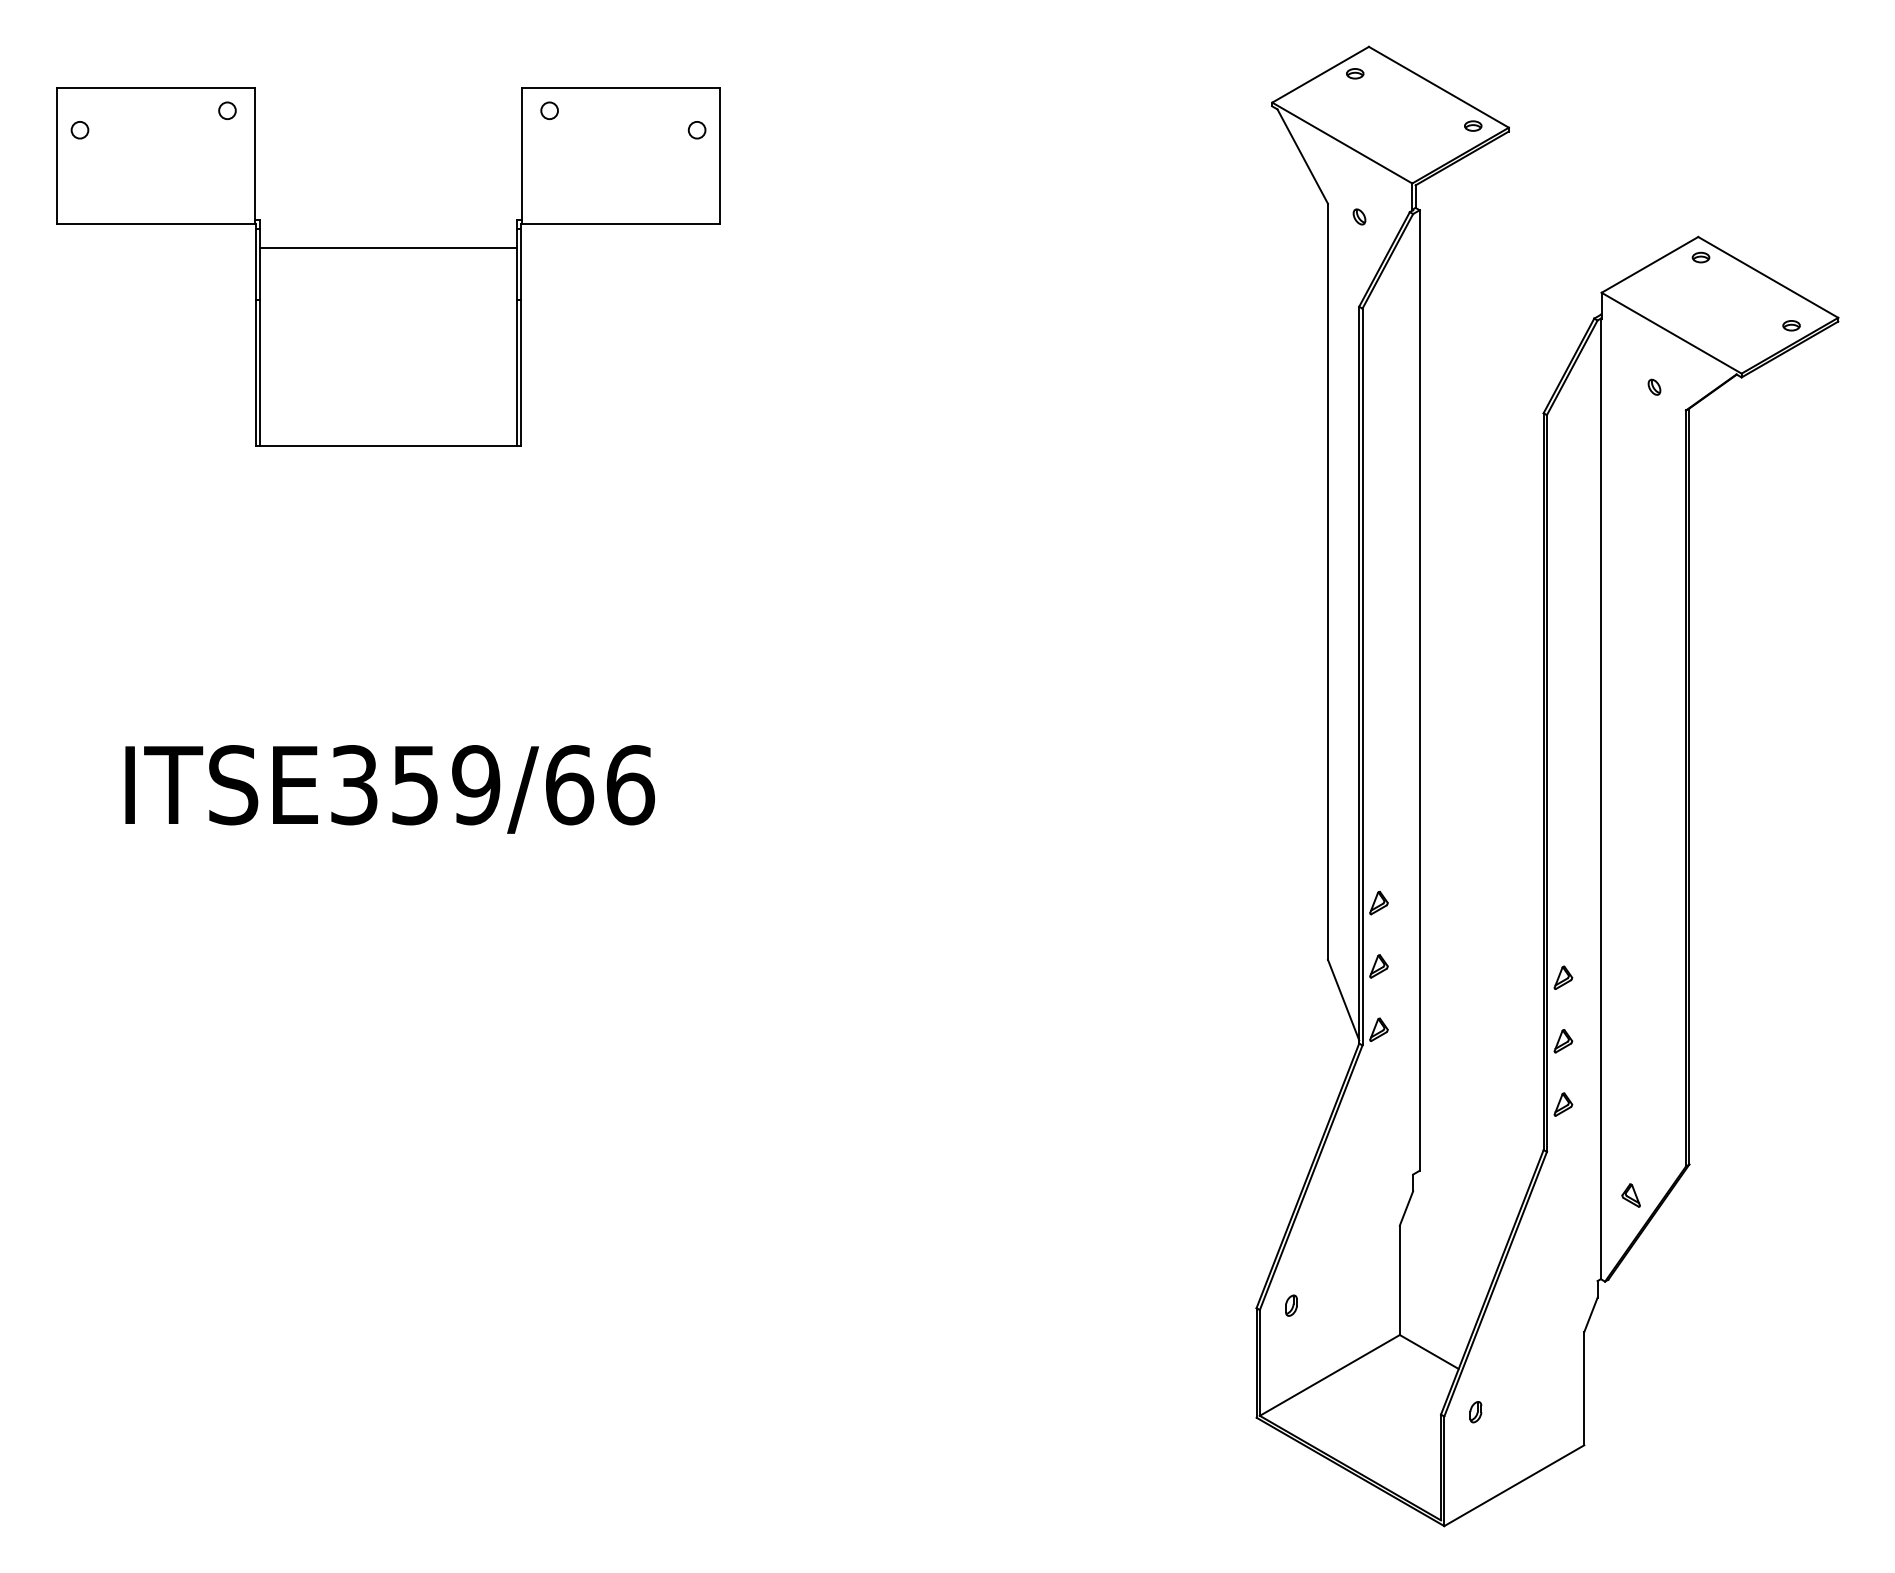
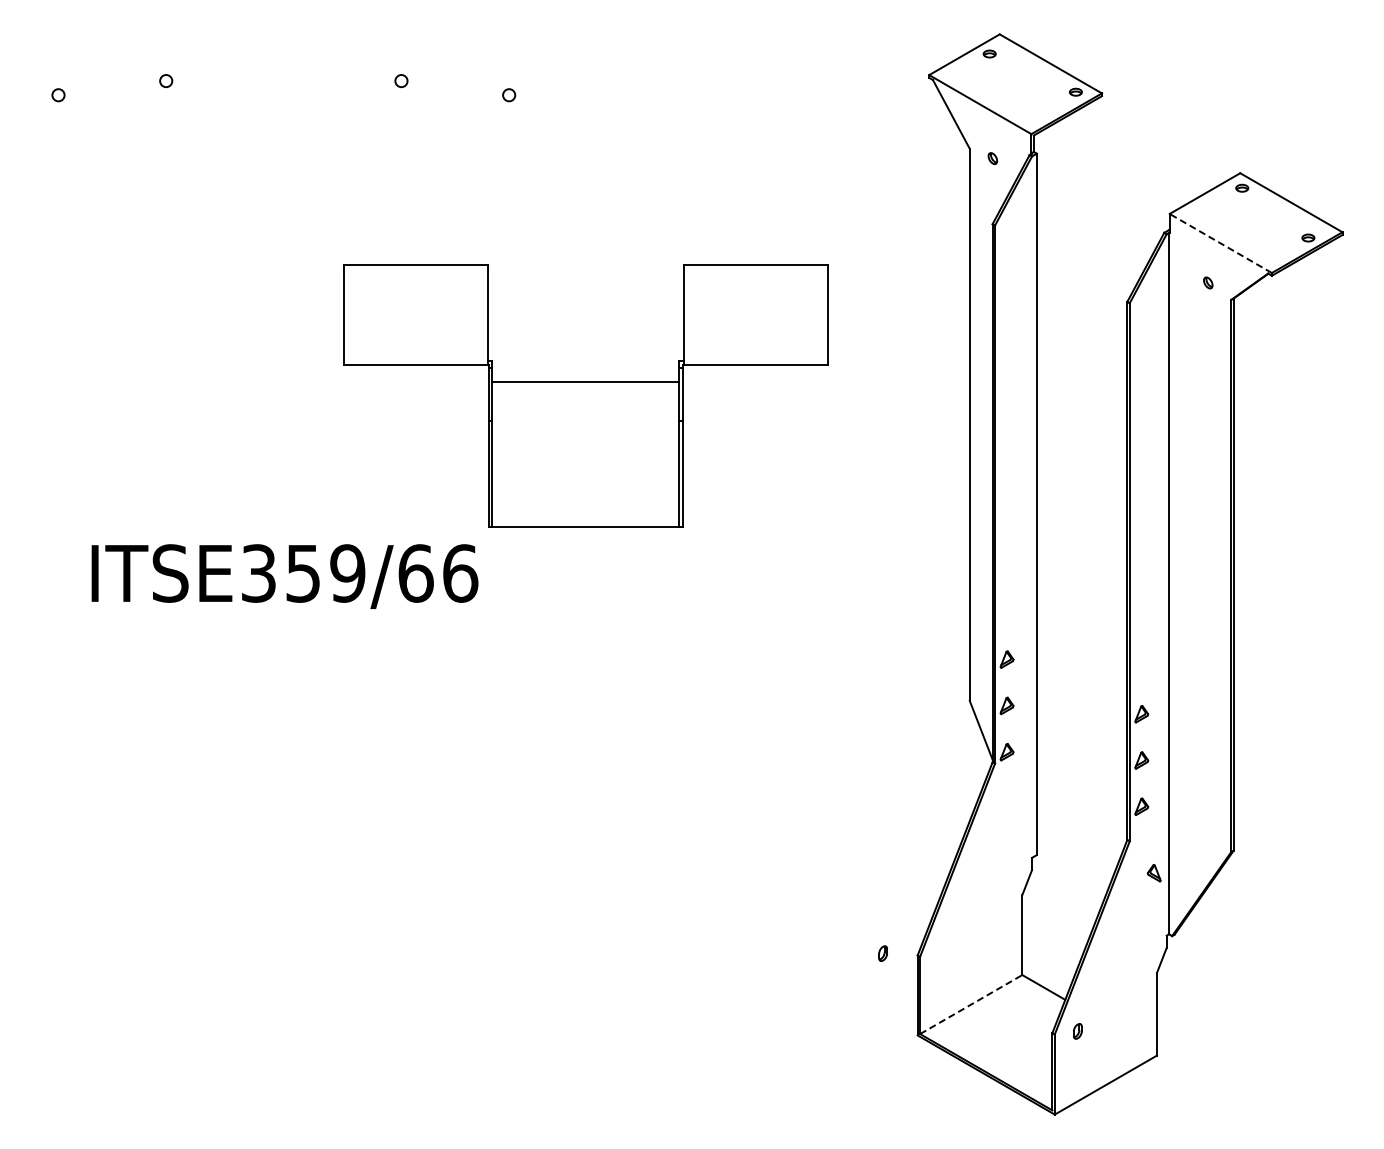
part: (388, 266) -> (585, 395), moved
line: (1671, 333) -> (1220, 243), solid -> dashed
part: (1630, 1195) -> (1153, 873), moved
part: (1290, 1305) -> (882, 953), moved
line: (1330, 1375) -> (971, 1004), solid -> dashed

